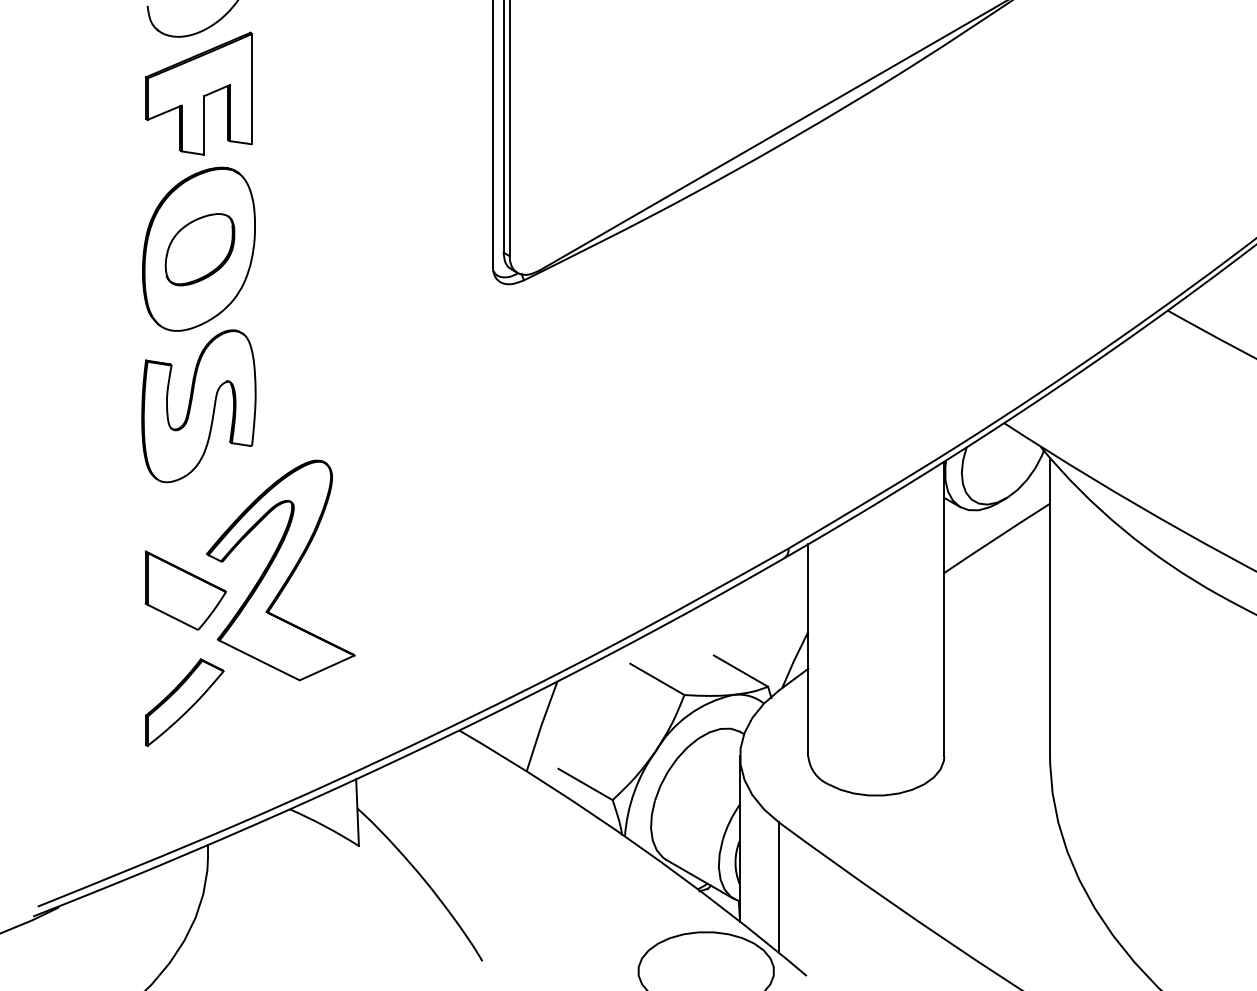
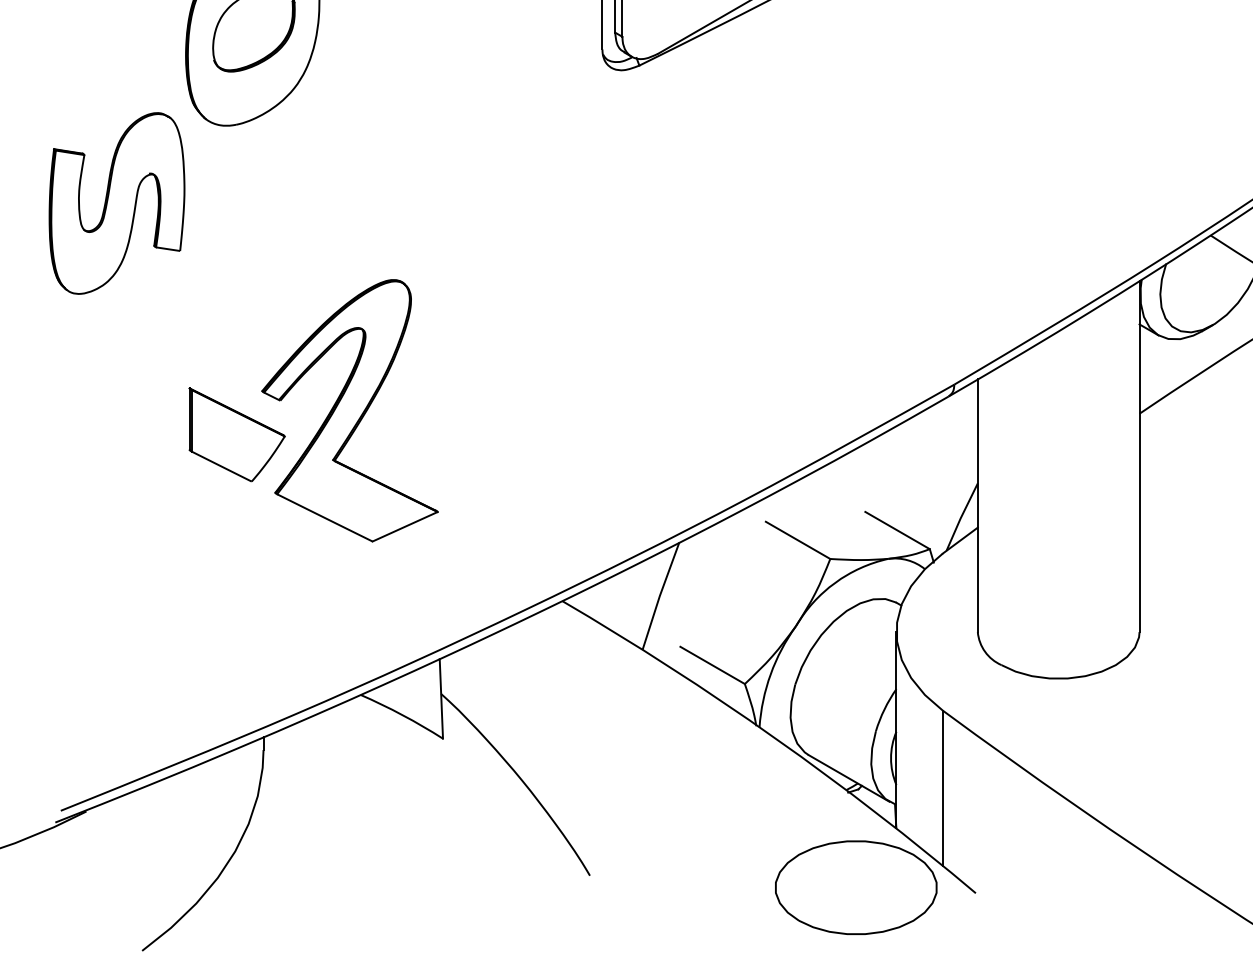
part: (198, 406) -> (116, 203), moved
part: (184, 702) -> (235, 567), removed

